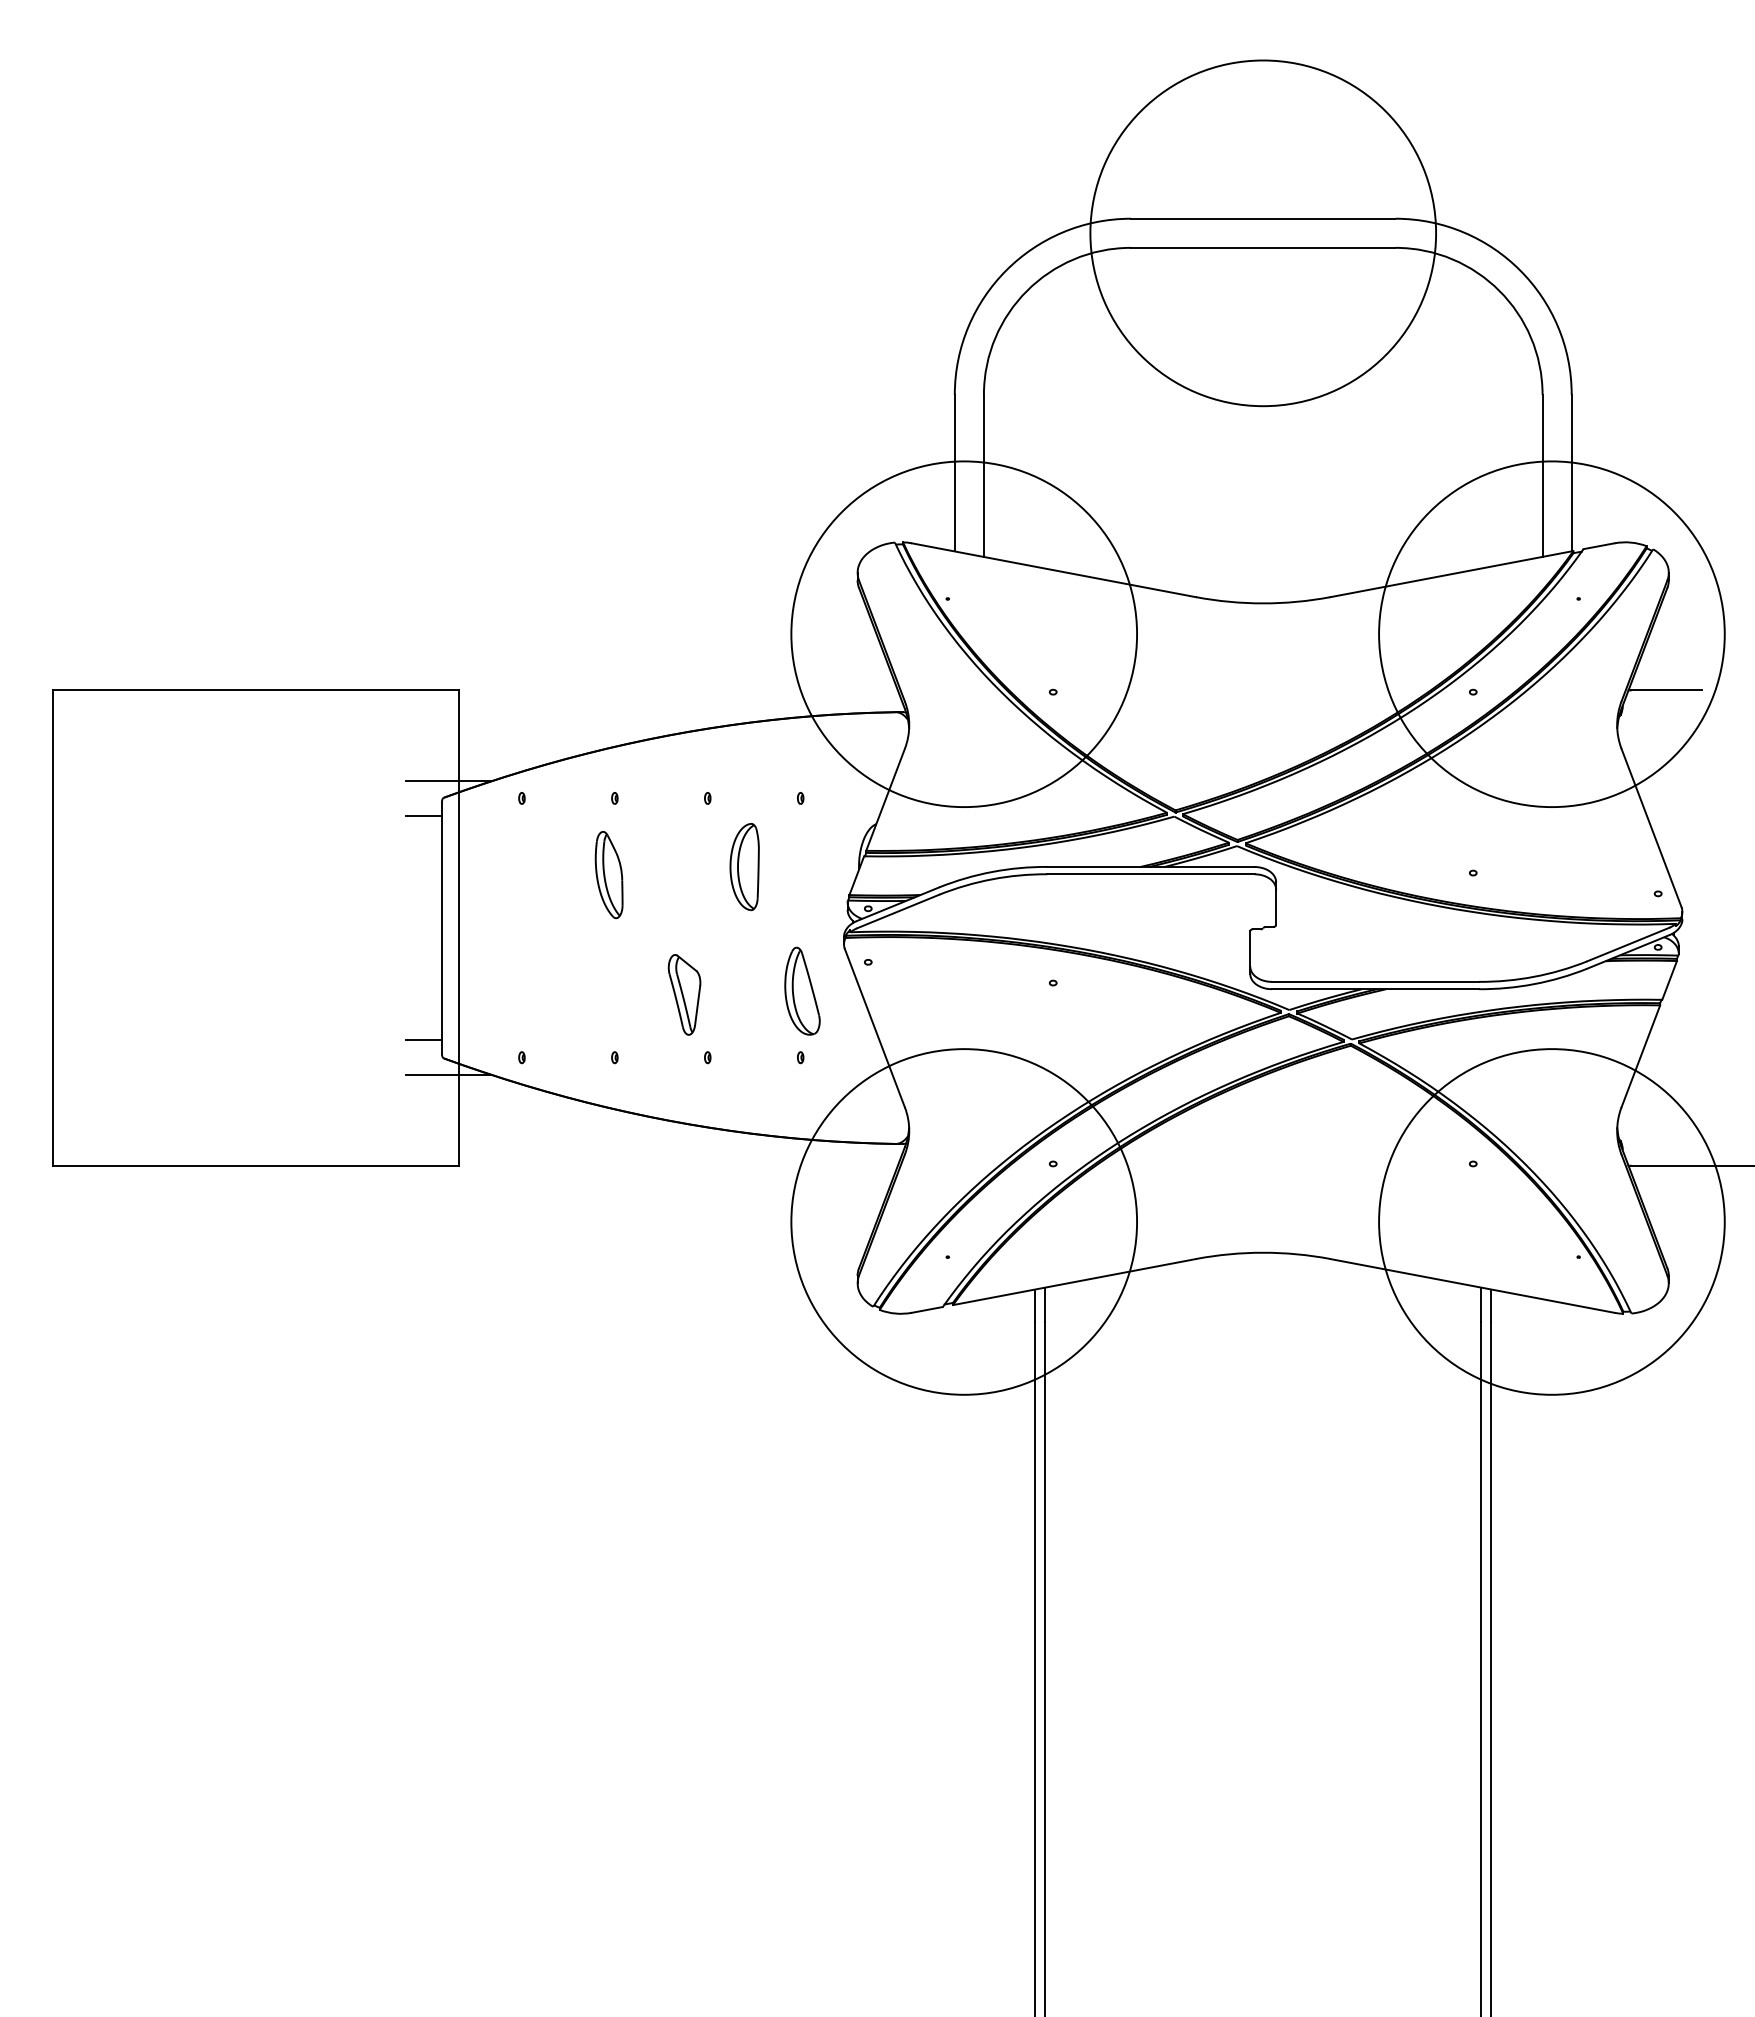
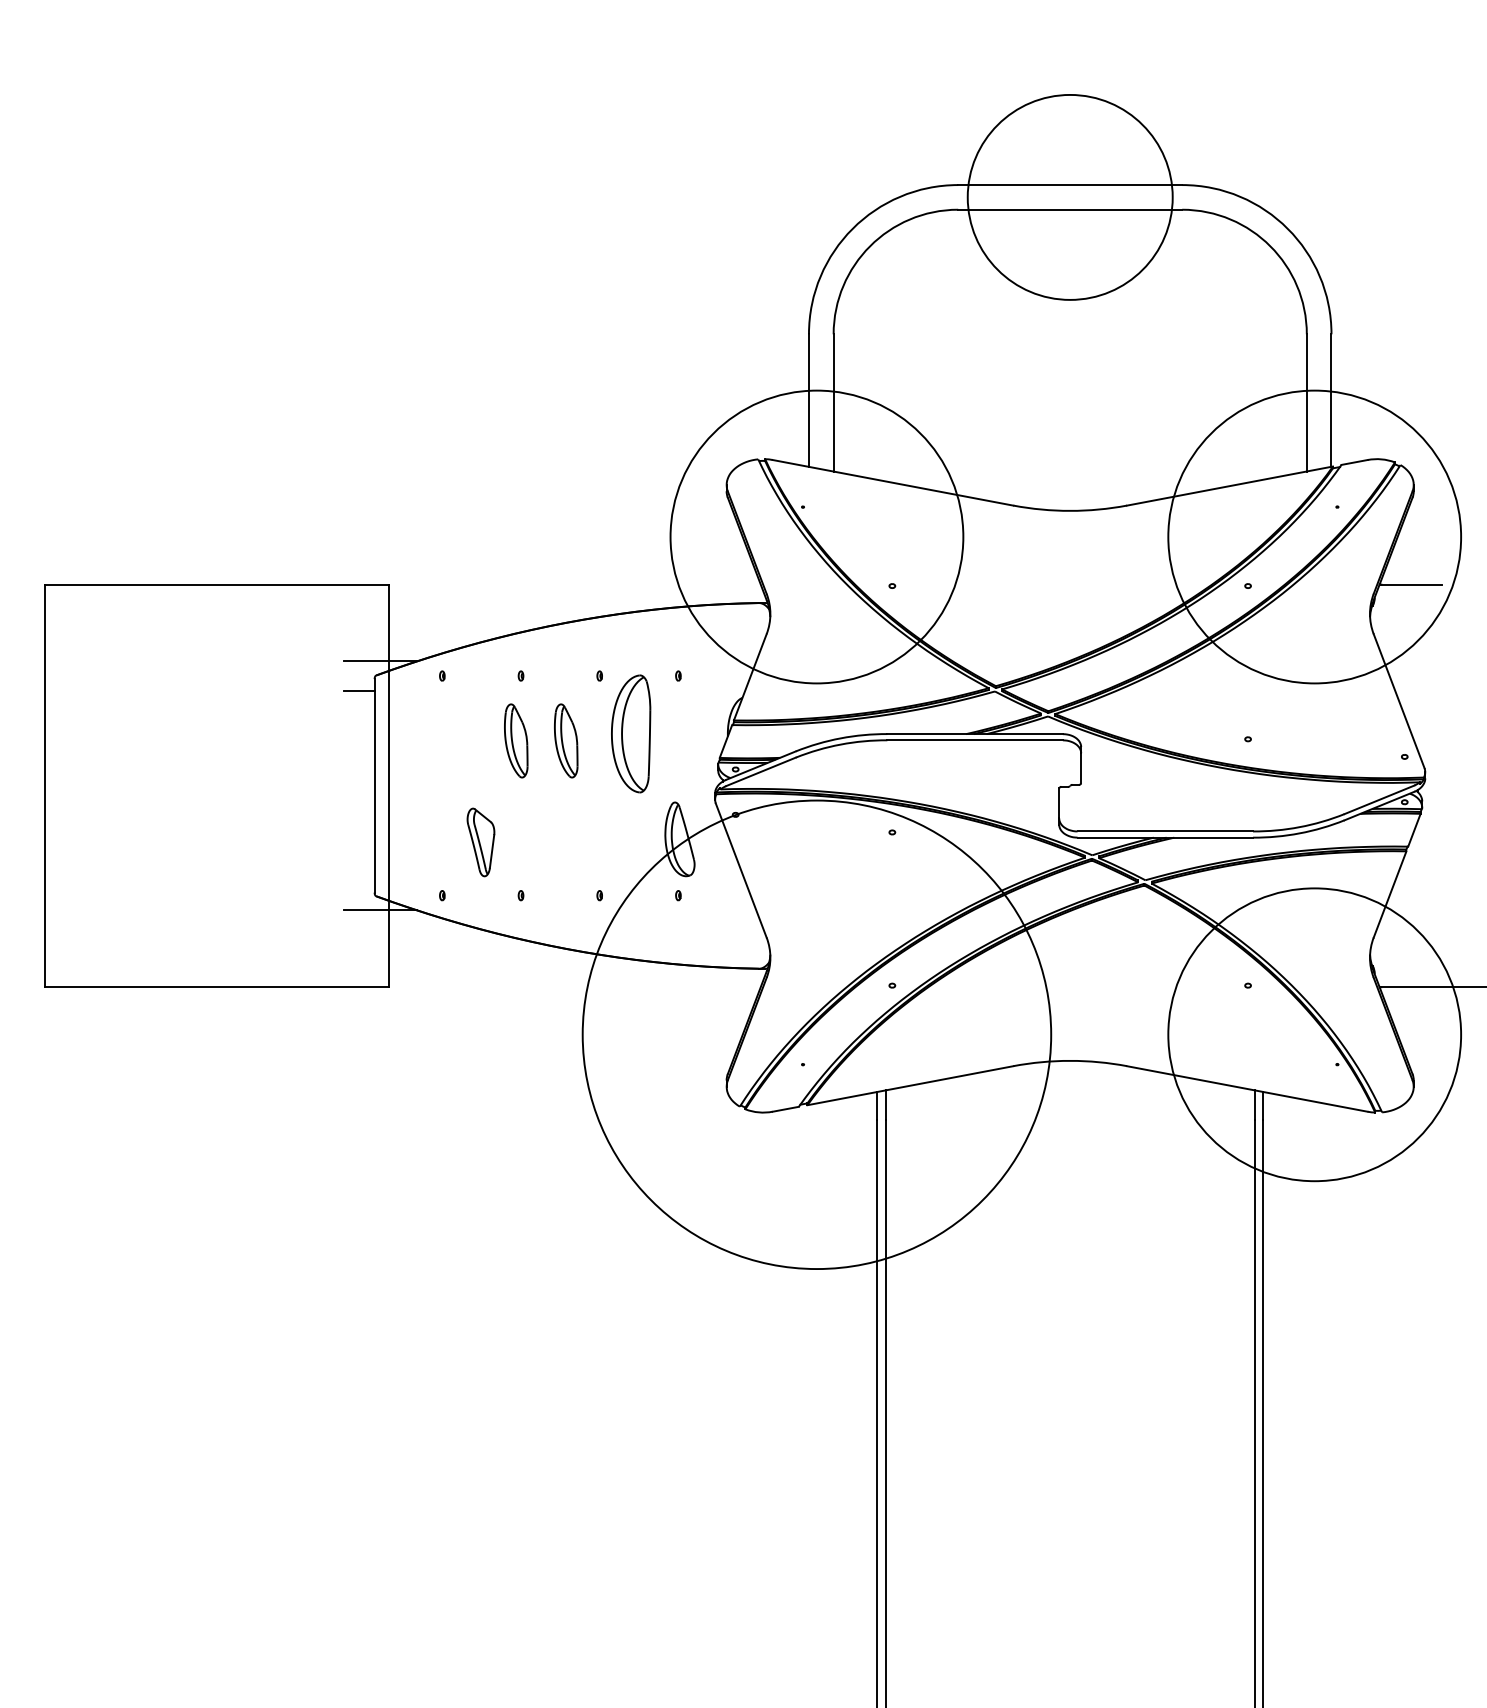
circle: (1263, 233) -> (1070, 197), size x0.7
part: (744, 867) -> (630, 734), size x1.6
part: (667, 875) -> (565, 741), added
part: (684, 994) -> (480, 842), moved
line: (423, 1040) -> (358, 881), removed
circle: (964, 1221) -> (817, 1034), size x1.6

